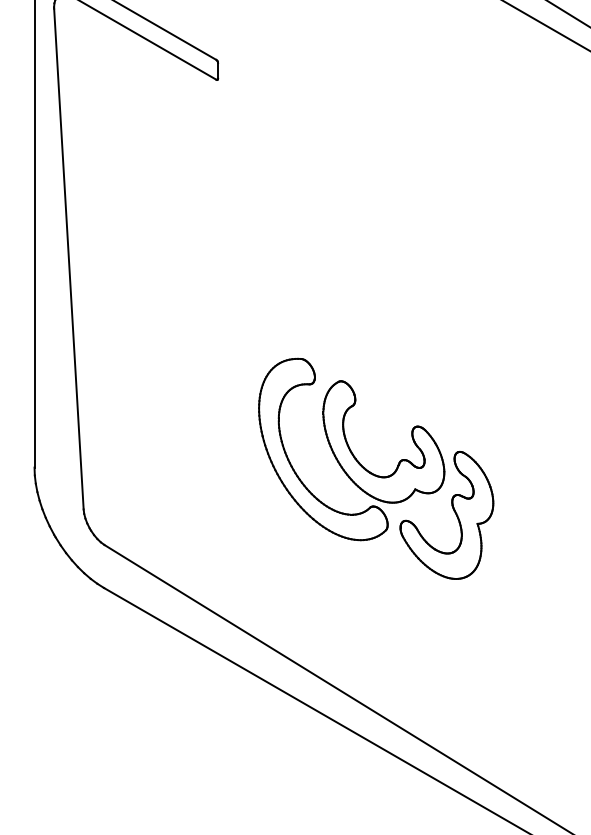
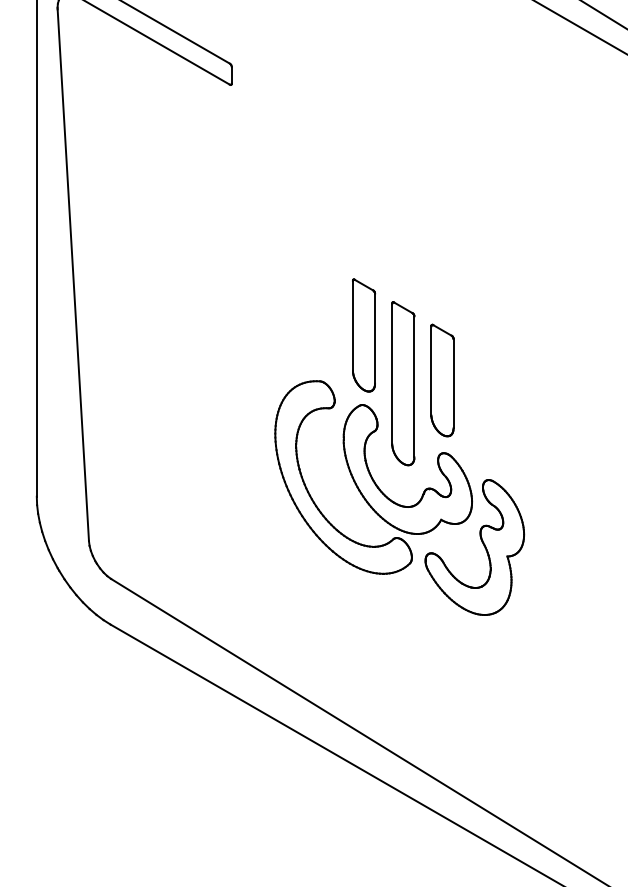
part: (342, 315) -> (363, 335), added
part: (416, 357) -> (442, 379), added
part: (379, 360) -> (403, 382), added

